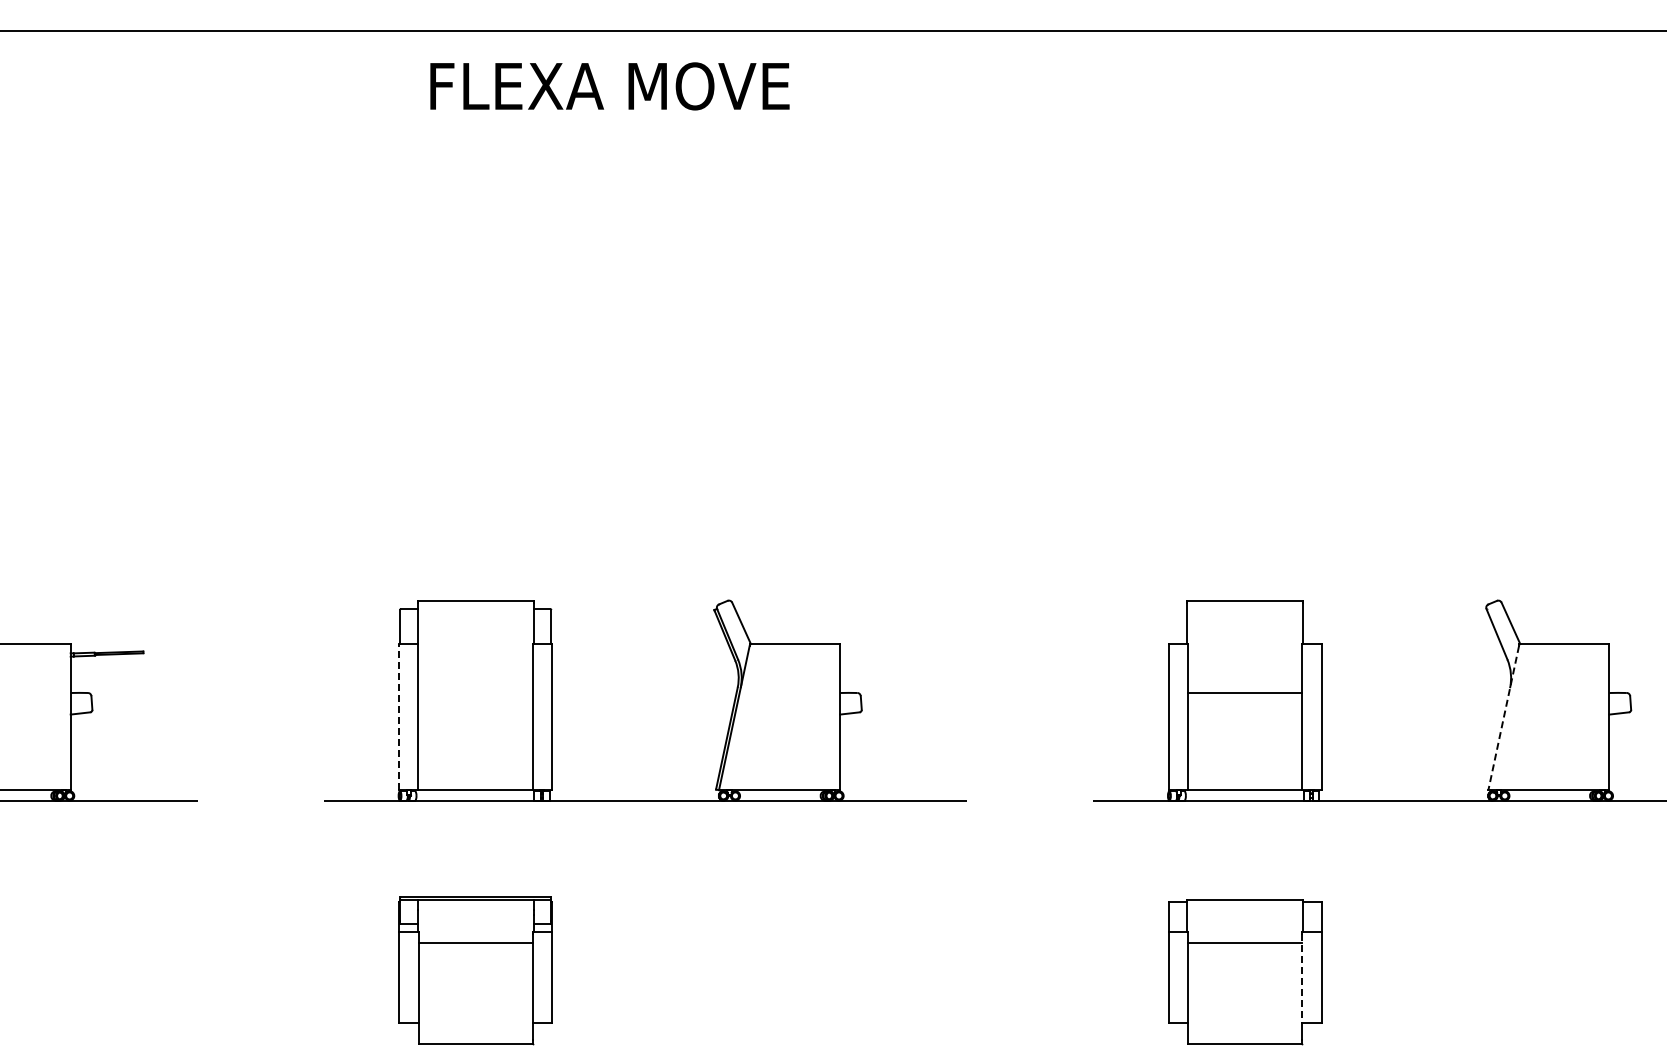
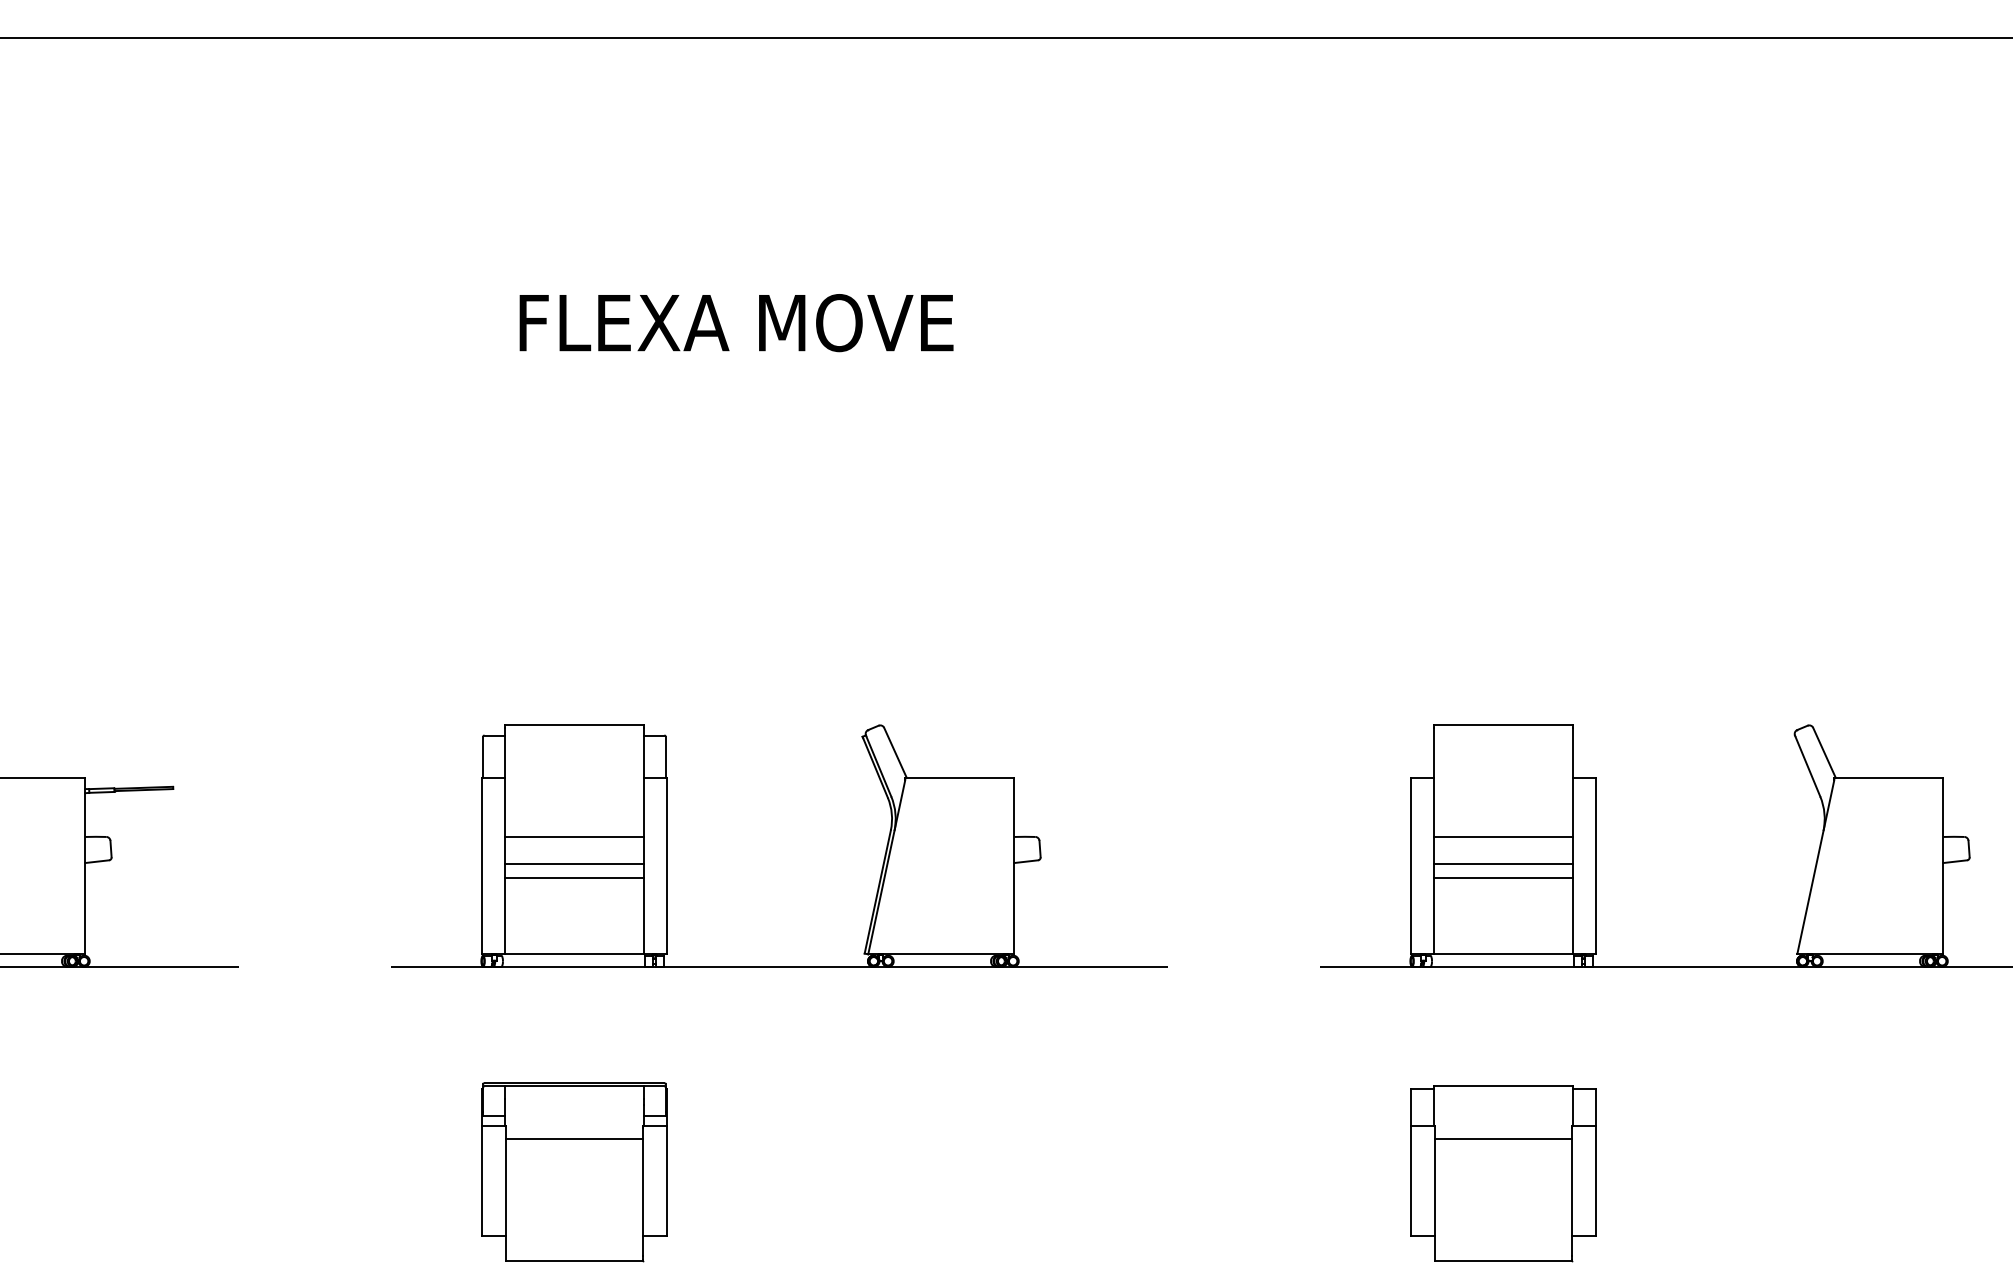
text: (609, 86) -> (736, 323), moved
line: (475, 692) -> (574, 836), added
line: (475, 715) -> (574, 864), added
line: (1244, 715) -> (1502, 864), added
line: (399, 717) -> (482, 866), dashed -> solid
line: (1503, 717) -> (1815, 866), dashed -> solid
line: (475, 727) -> (574, 878), added
line: (1244, 727) -> (1502, 878), added
line: (1302, 978) -> (1572, 1181), dashed -> solid

